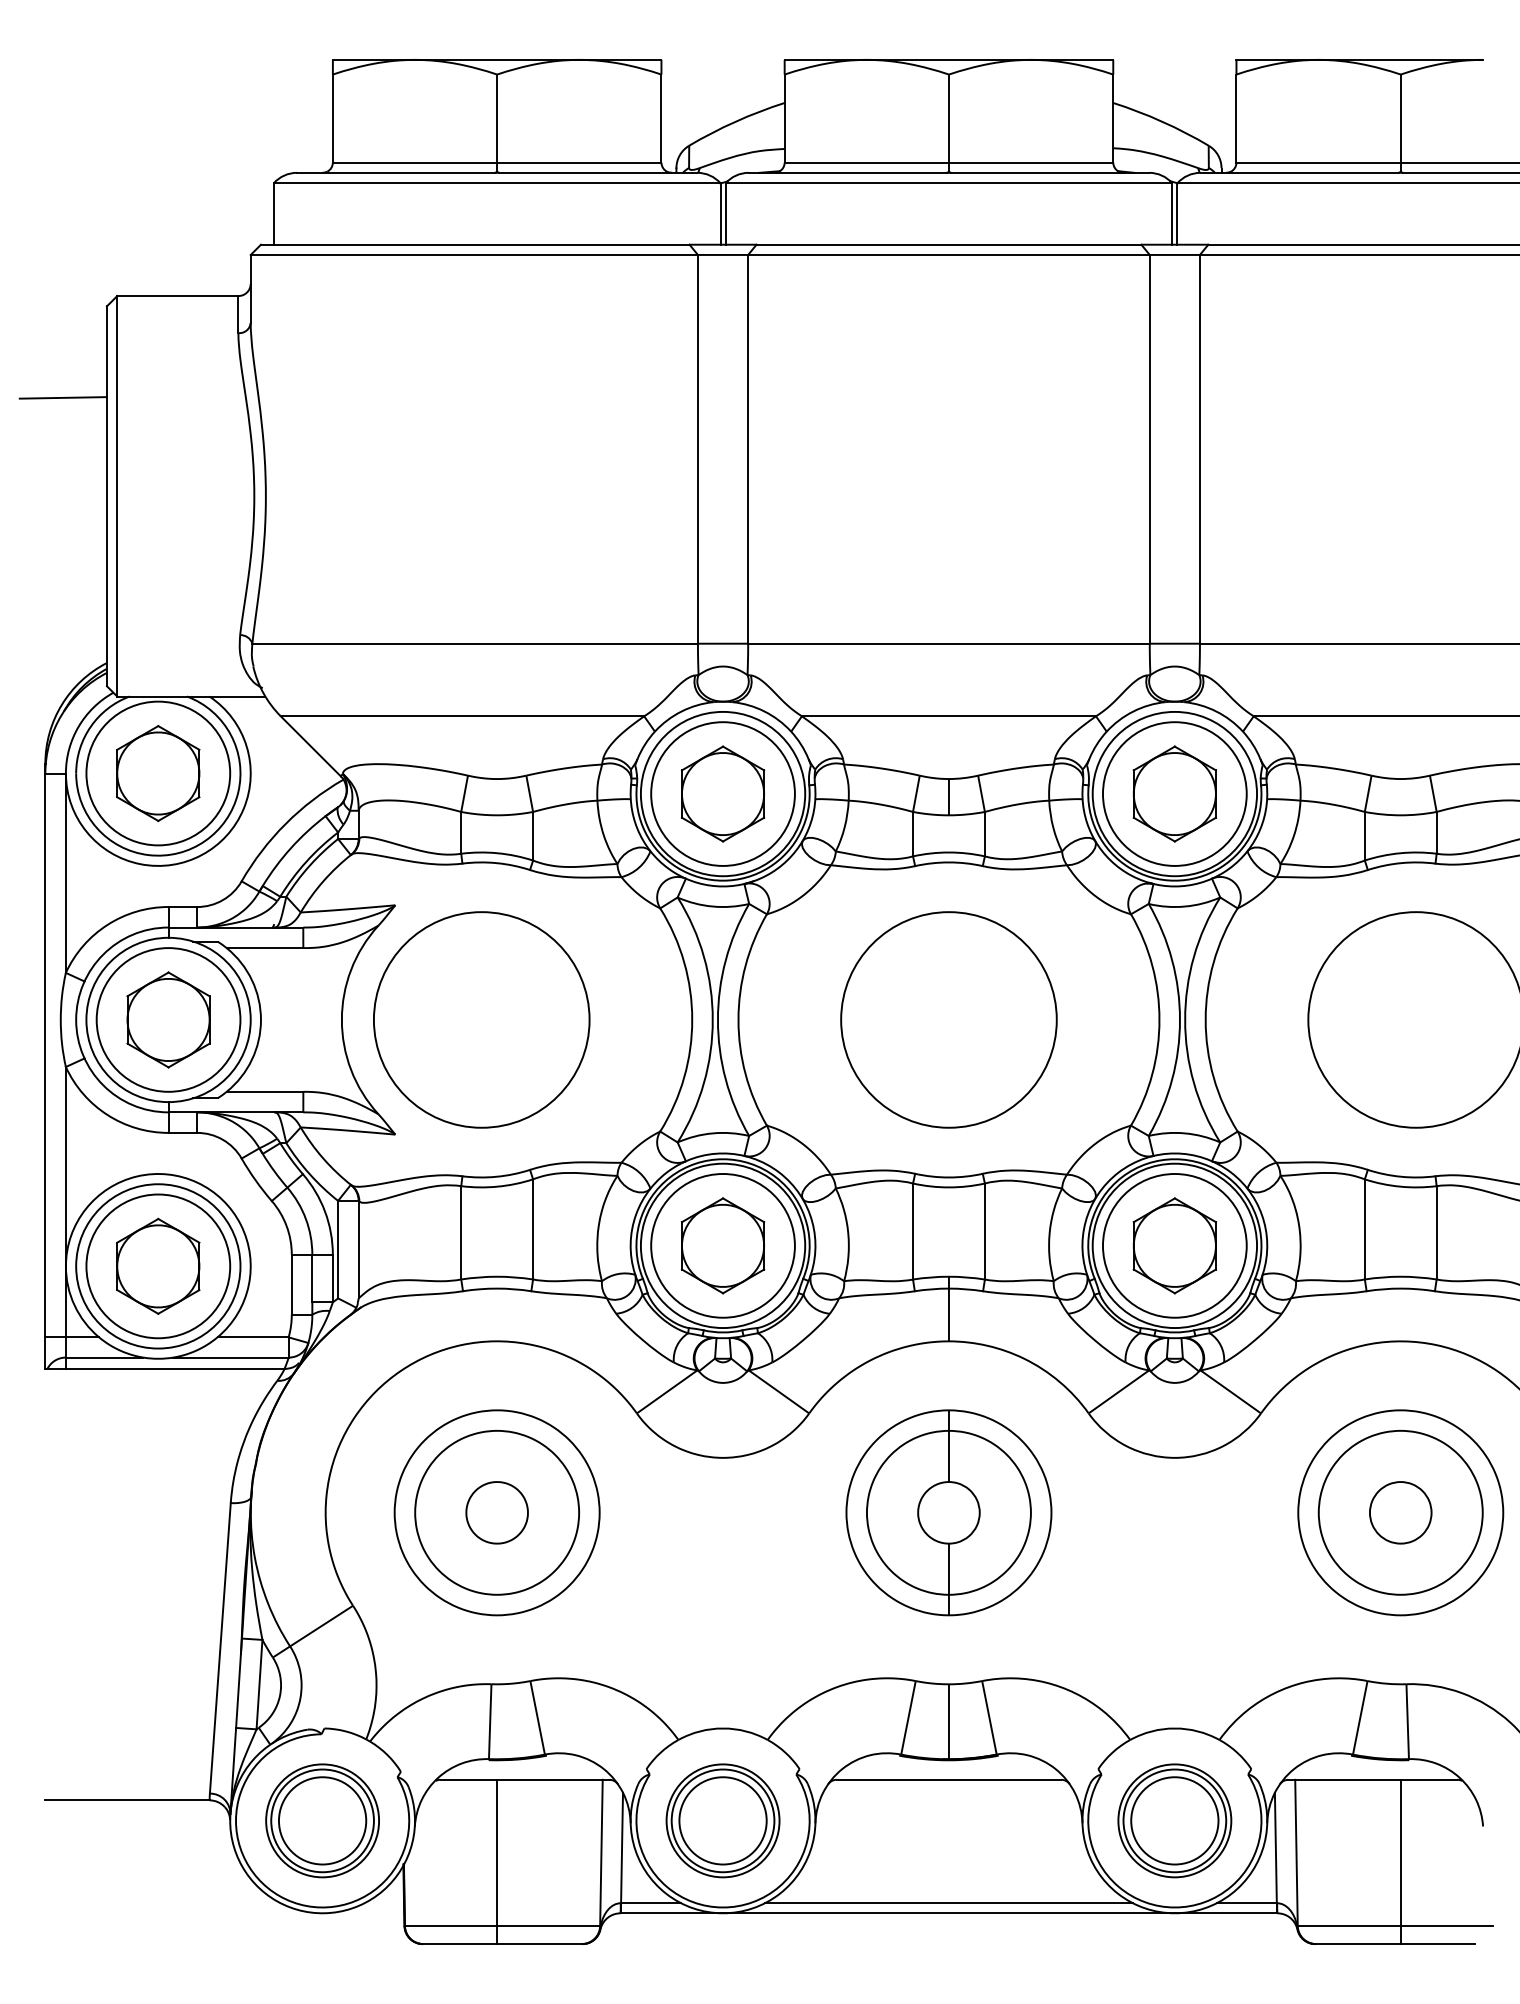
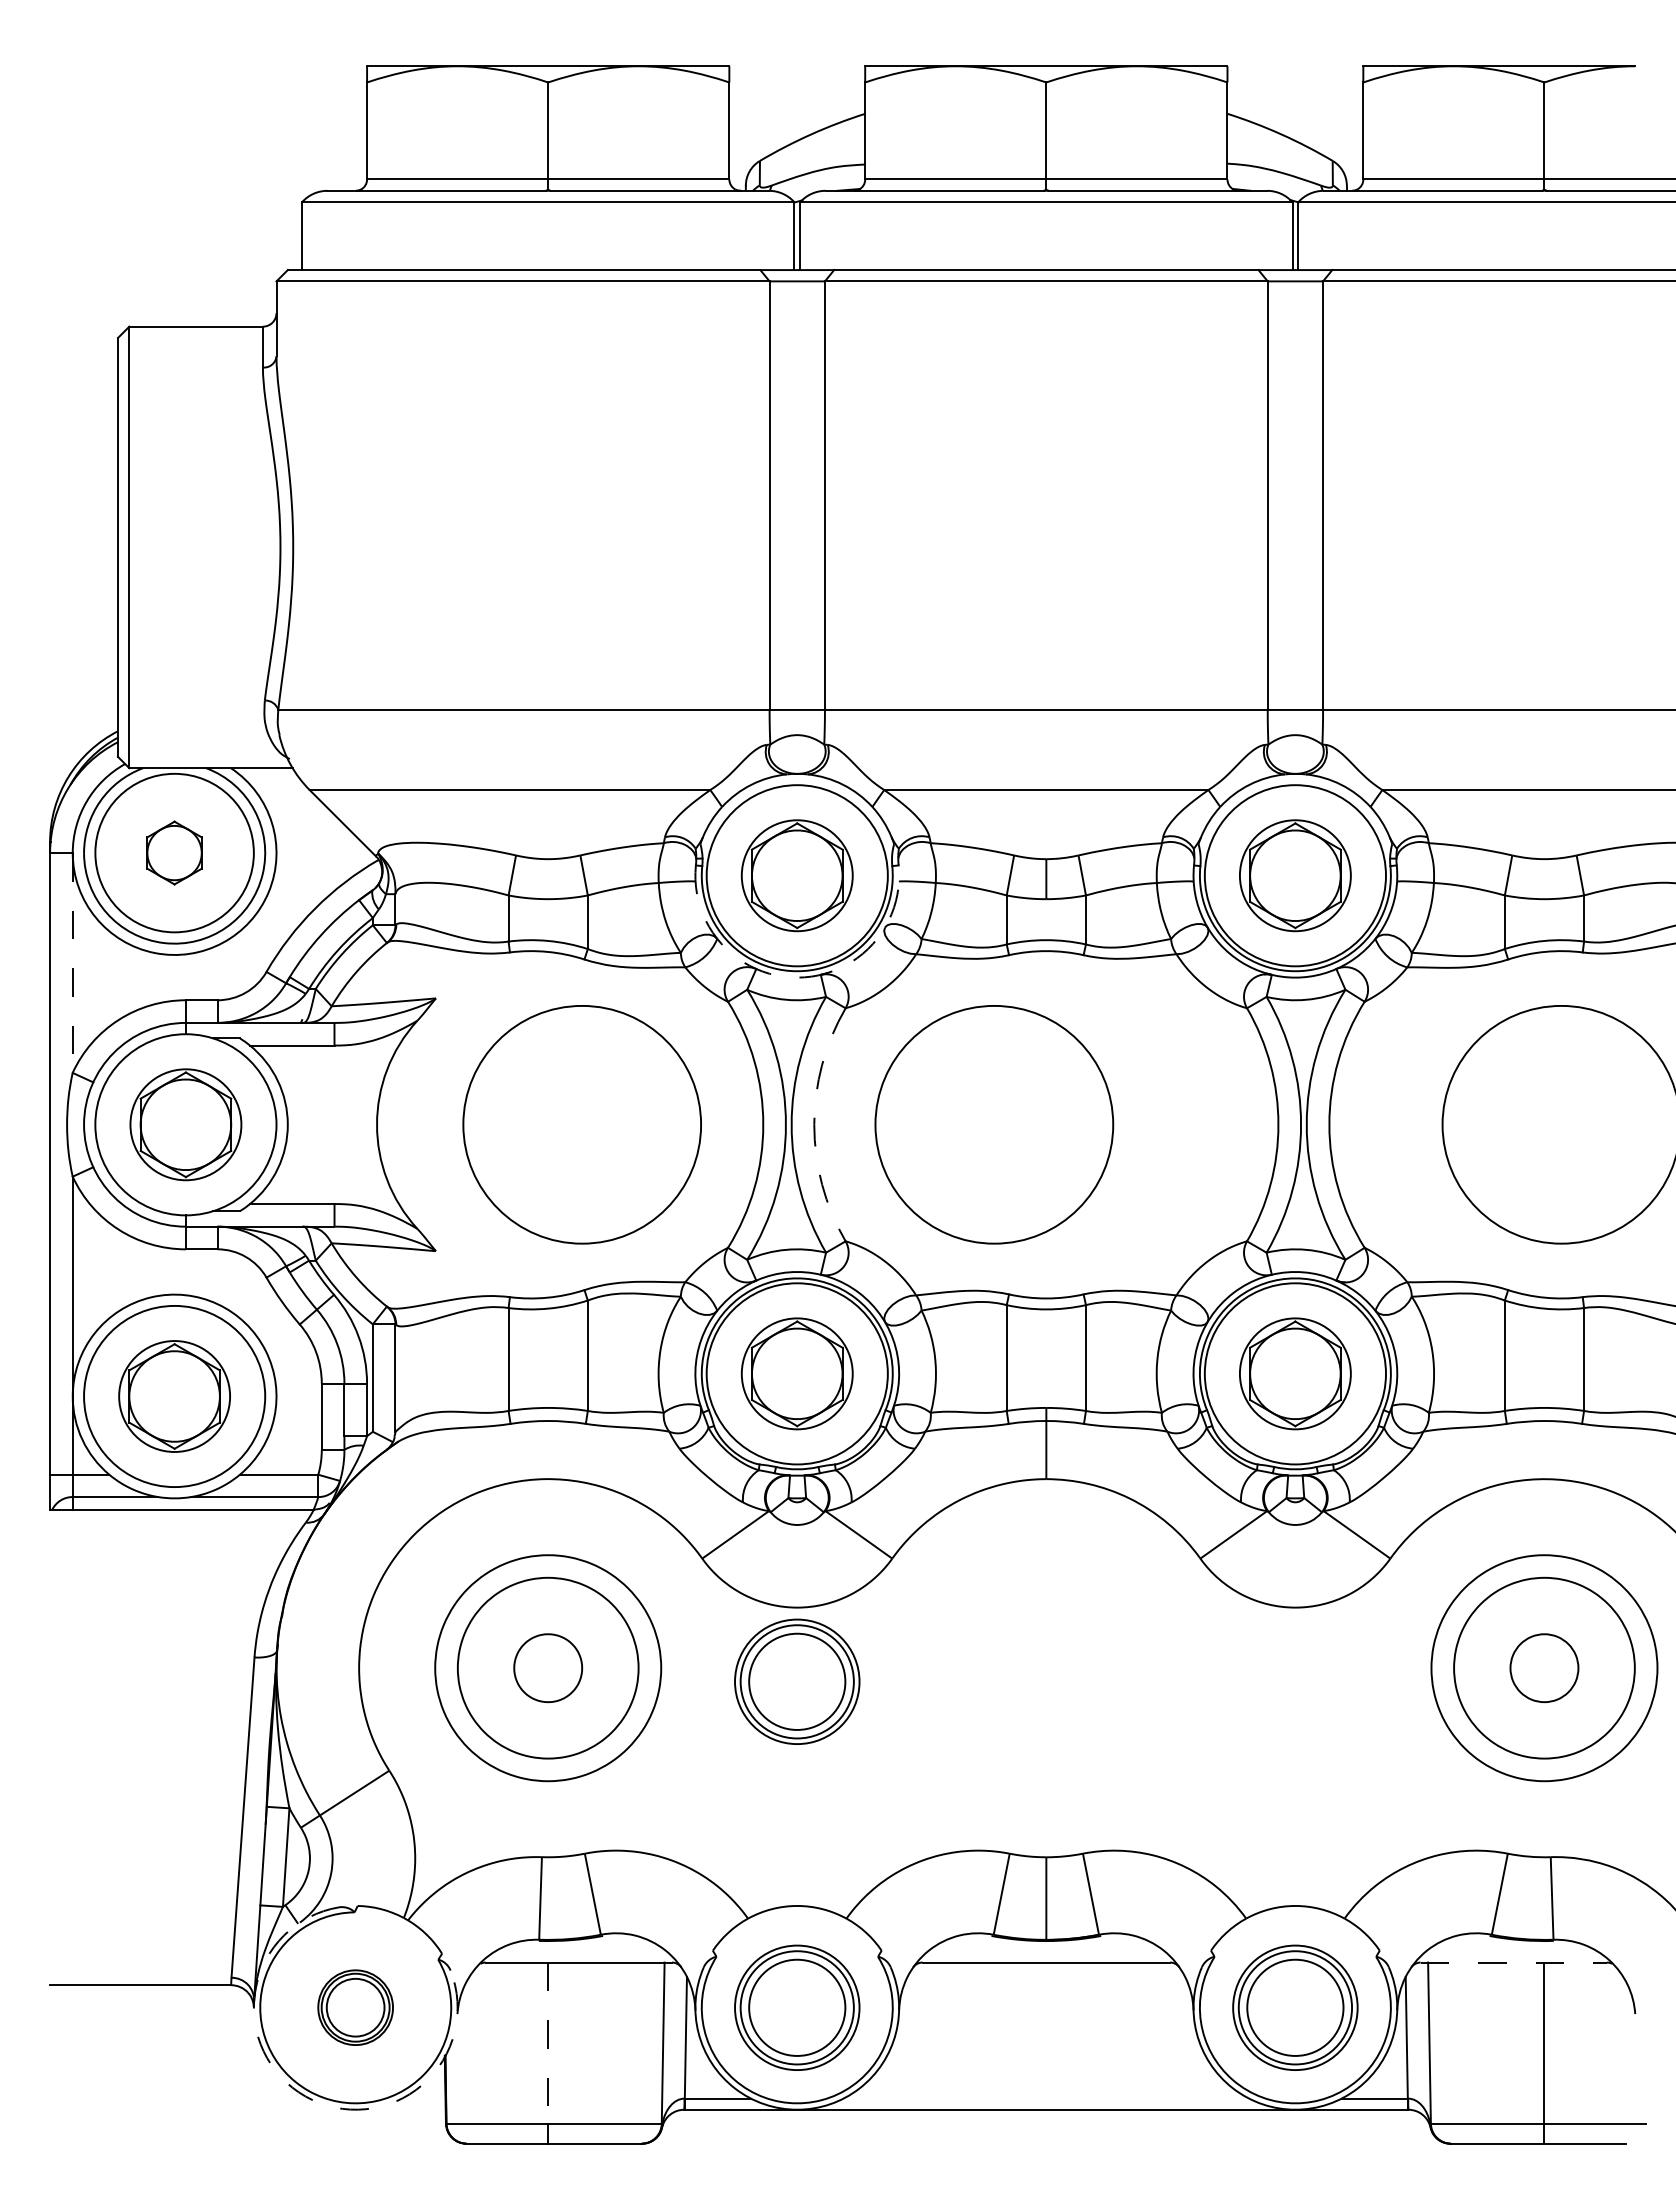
line: (62, 397) -> (69, 438), removed
part: (158, 772) -> (174, 852), size x0.6
circle: (723, 793) -> (797, 875), size x0.7
circle: (1174, 793) -> (1295, 875), size x0.7
line: (65, 873) -> (72, 963), solid -> dashed
arc: (723, 886) -> (797, 977), solid -> dashed
circle: (168, 1019) -> (185, 1124), size x0.7
circle: (481, 1019) -> (581, 1124), moved
arc: (738, 1019) -> (814, 1124), solid -> dashed
circle: (949, 1019) -> (994, 1124), moved
circle: (723, 1245) -> (797, 1373), size x0.7
circle: (1174, 1245) -> (1295, 1373), size x0.7
circle: (158, 1266) -> (174, 1396), size x0.7
part: (949, 1513) -> (1046, 1668), removed
part: (723, 1524) -> (797, 1681), added
line: (1373, 1779) -> (1514, 1962), solid -> dashed
part: (322, 1820) -> (355, 2007), size x0.6
line: (497, 1853) -> (548, 2043), solid -> dashed
arc: (277, 1901) -> (305, 2096), solid -> dashed
line: (949, 1903) -> (1046, 2098), removed

